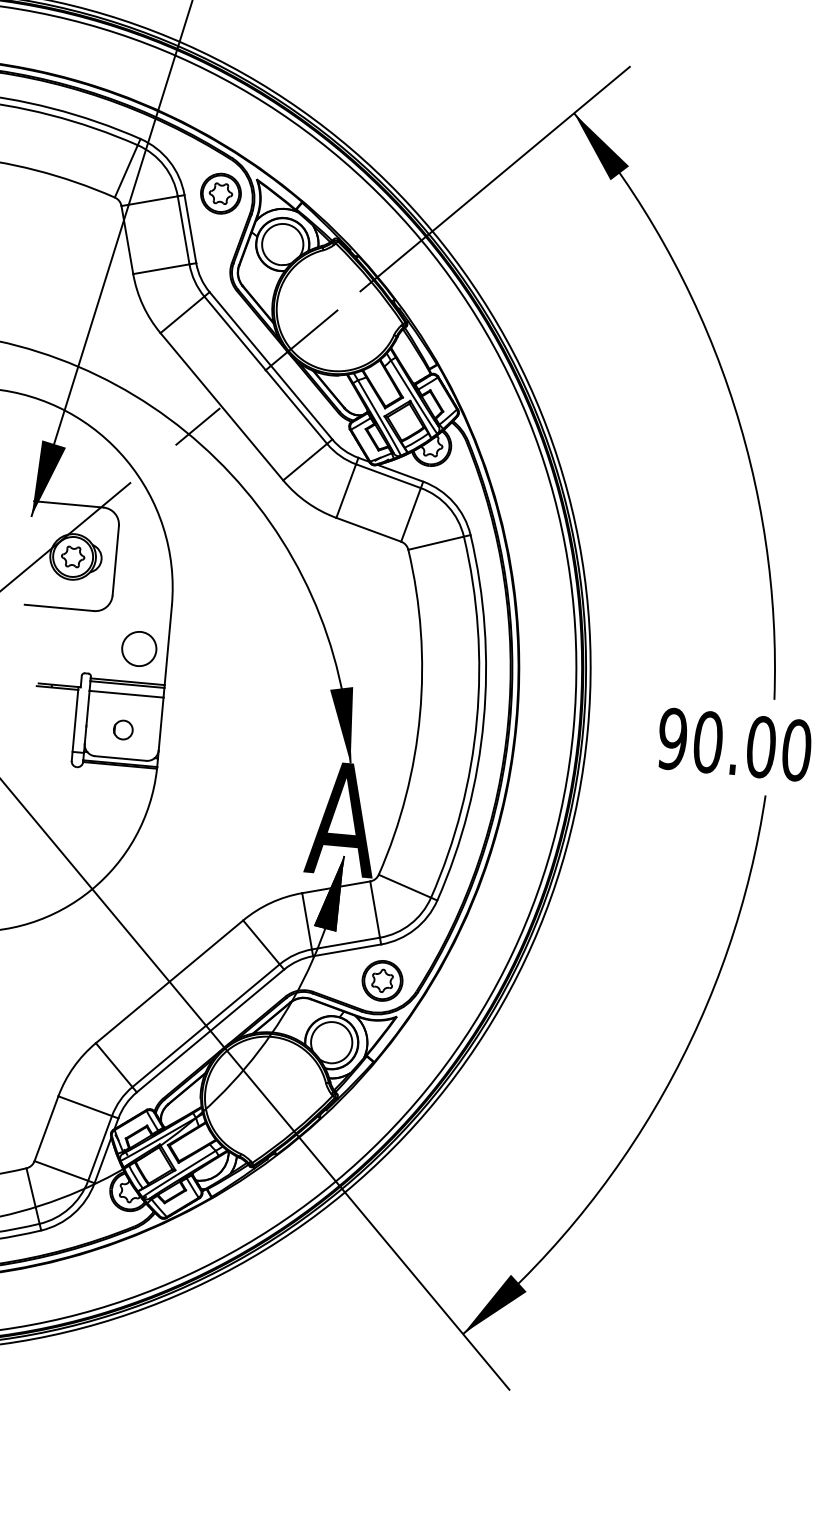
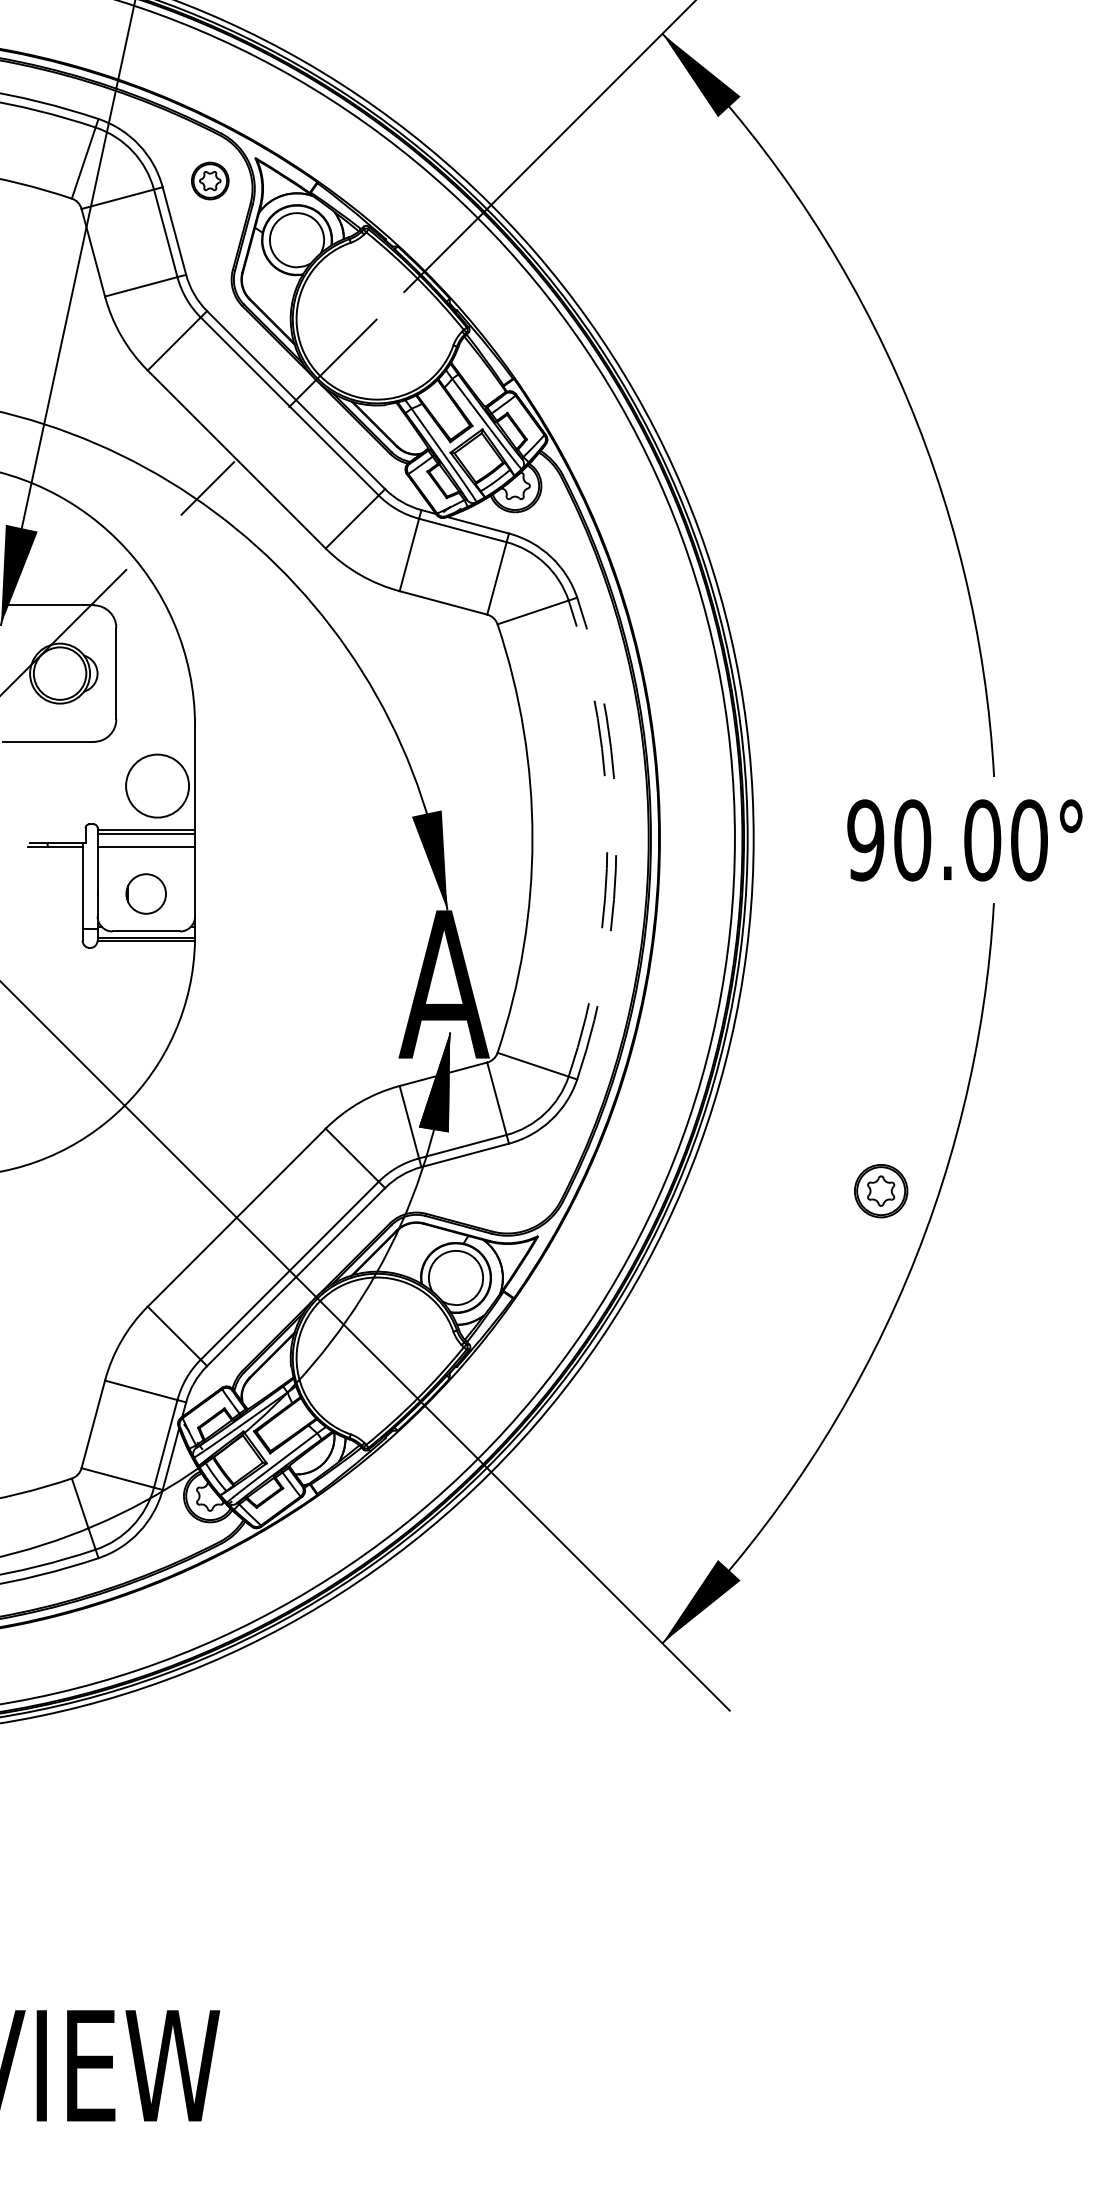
part: (221, 193) -> (210, 180), size x0.7
part: (72, 556) -> (59, 673), removed
circle: (139, 648) -> (157, 785), size x1.4
arc: (476, 719) -> (607, 838), solid -> dashed
arc: (483, 720) -> (616, 838), solid -> dashed
part: (123, 729) -> (146, 893), size x1.6
part: (382, 981) -> (881, 1191), moved

